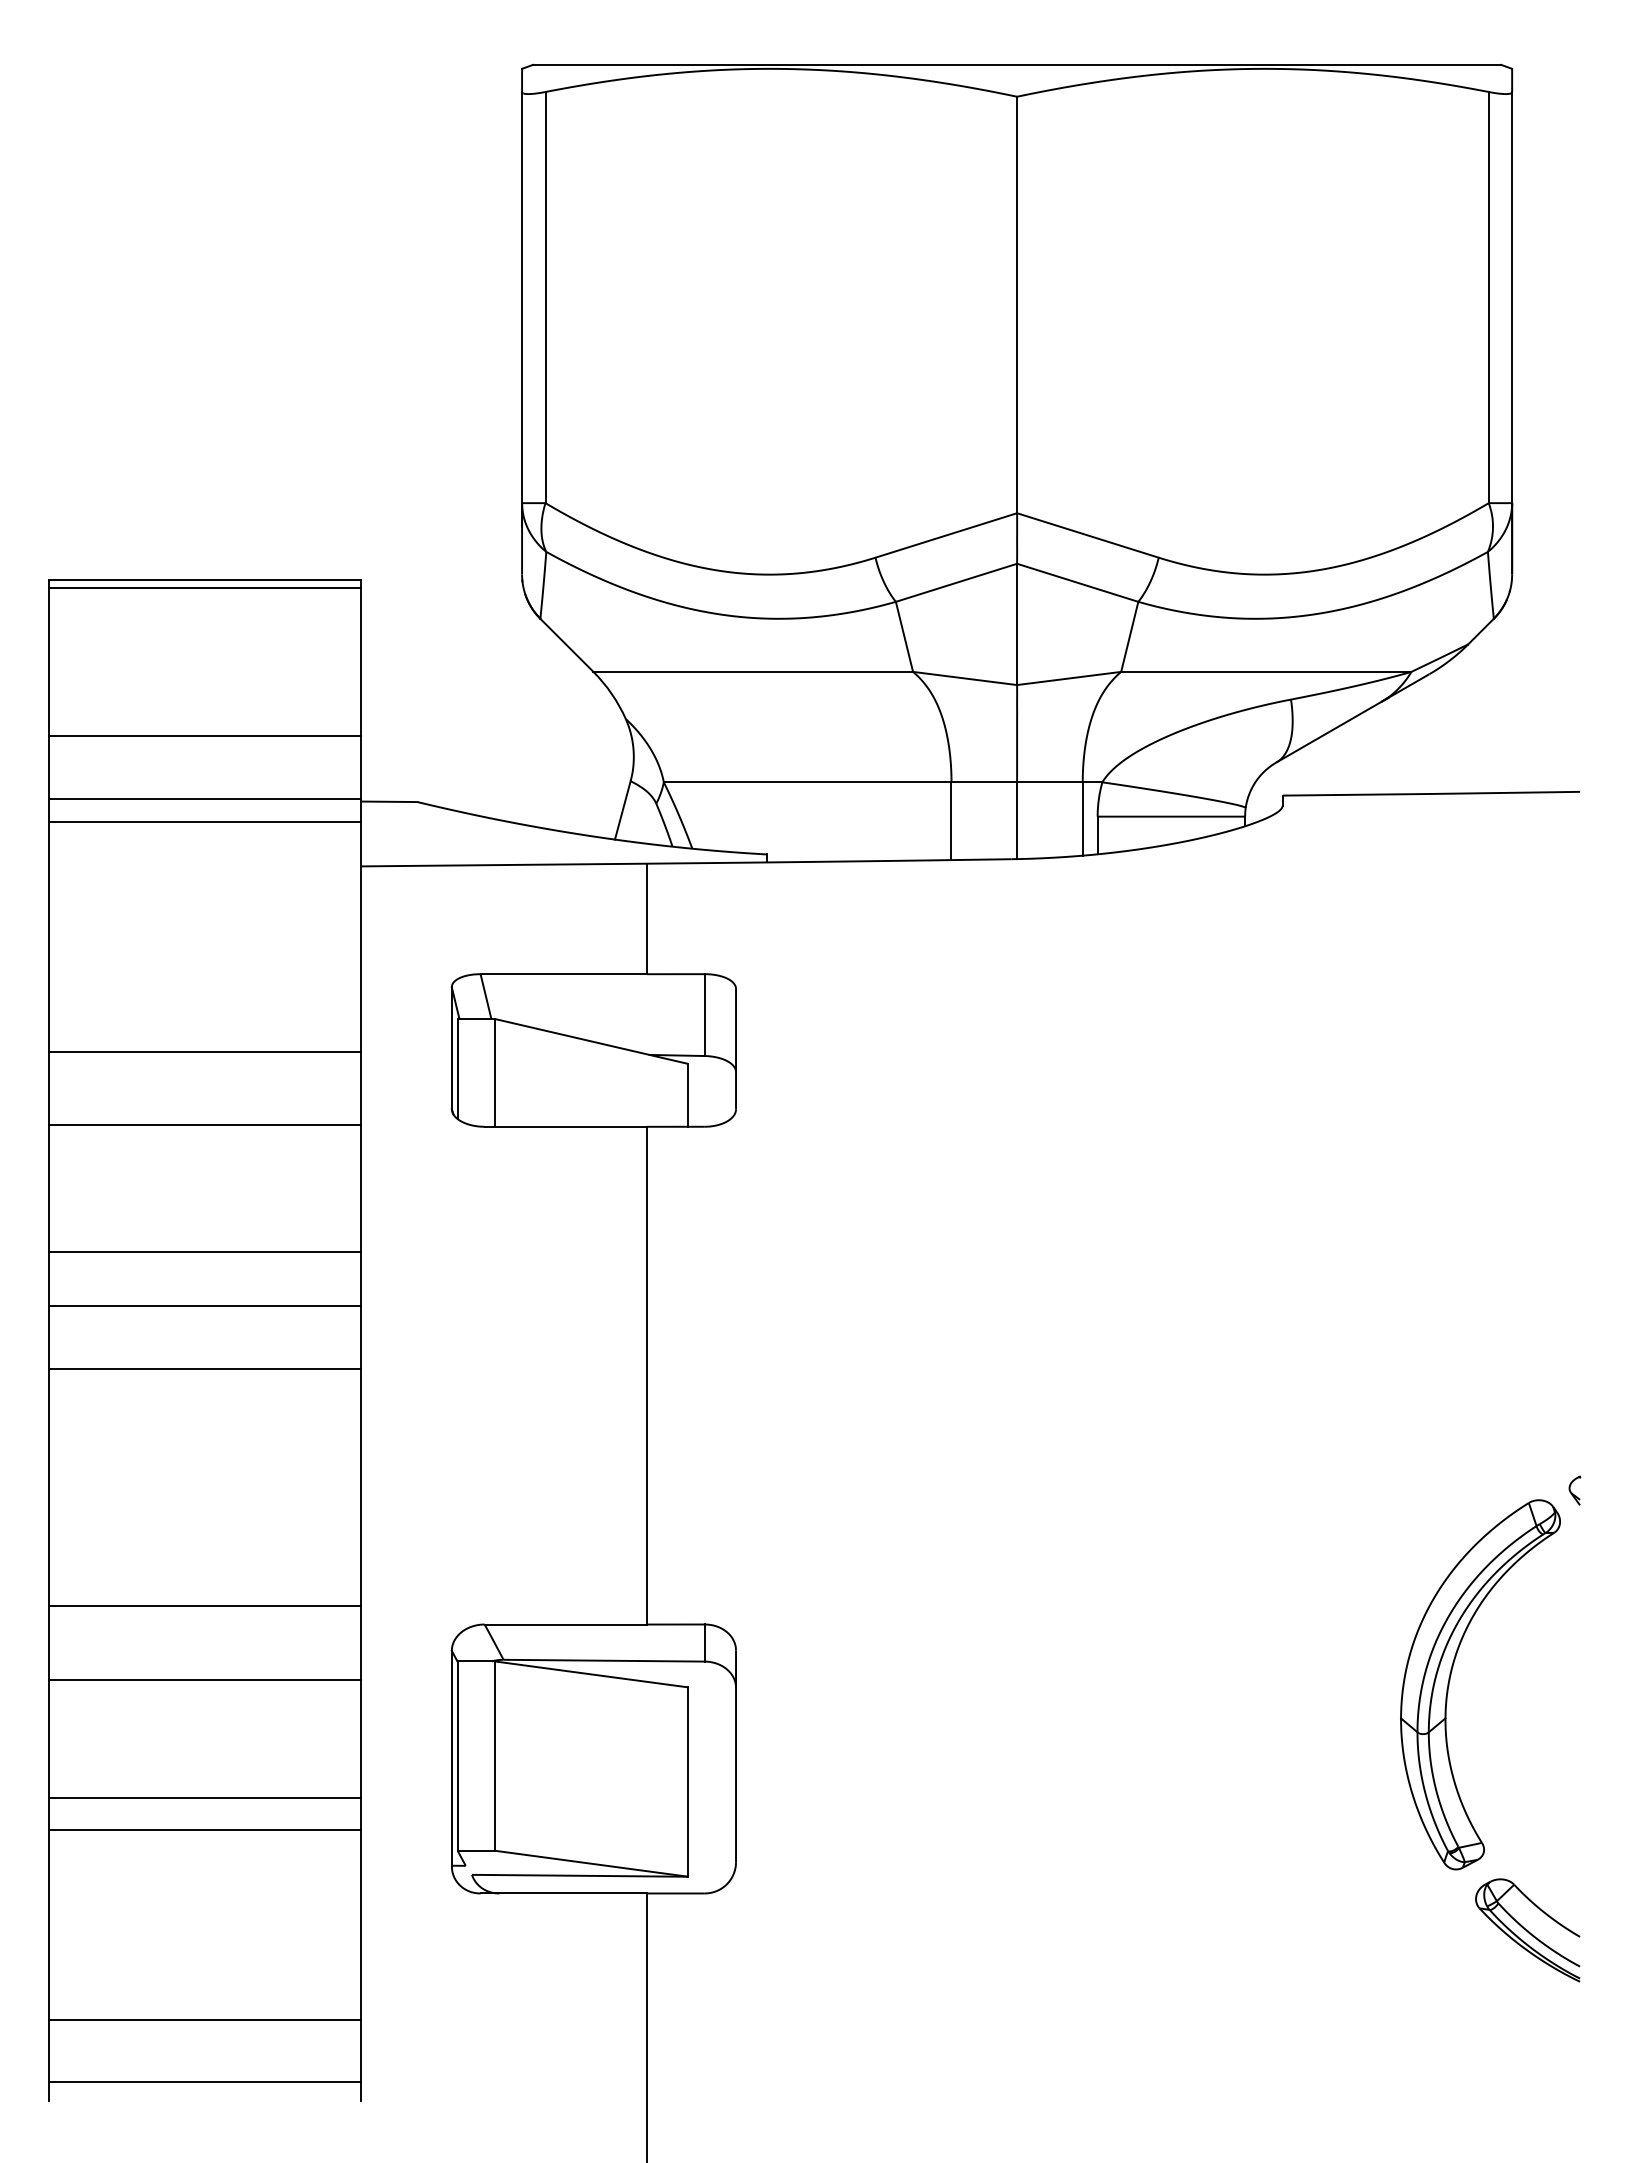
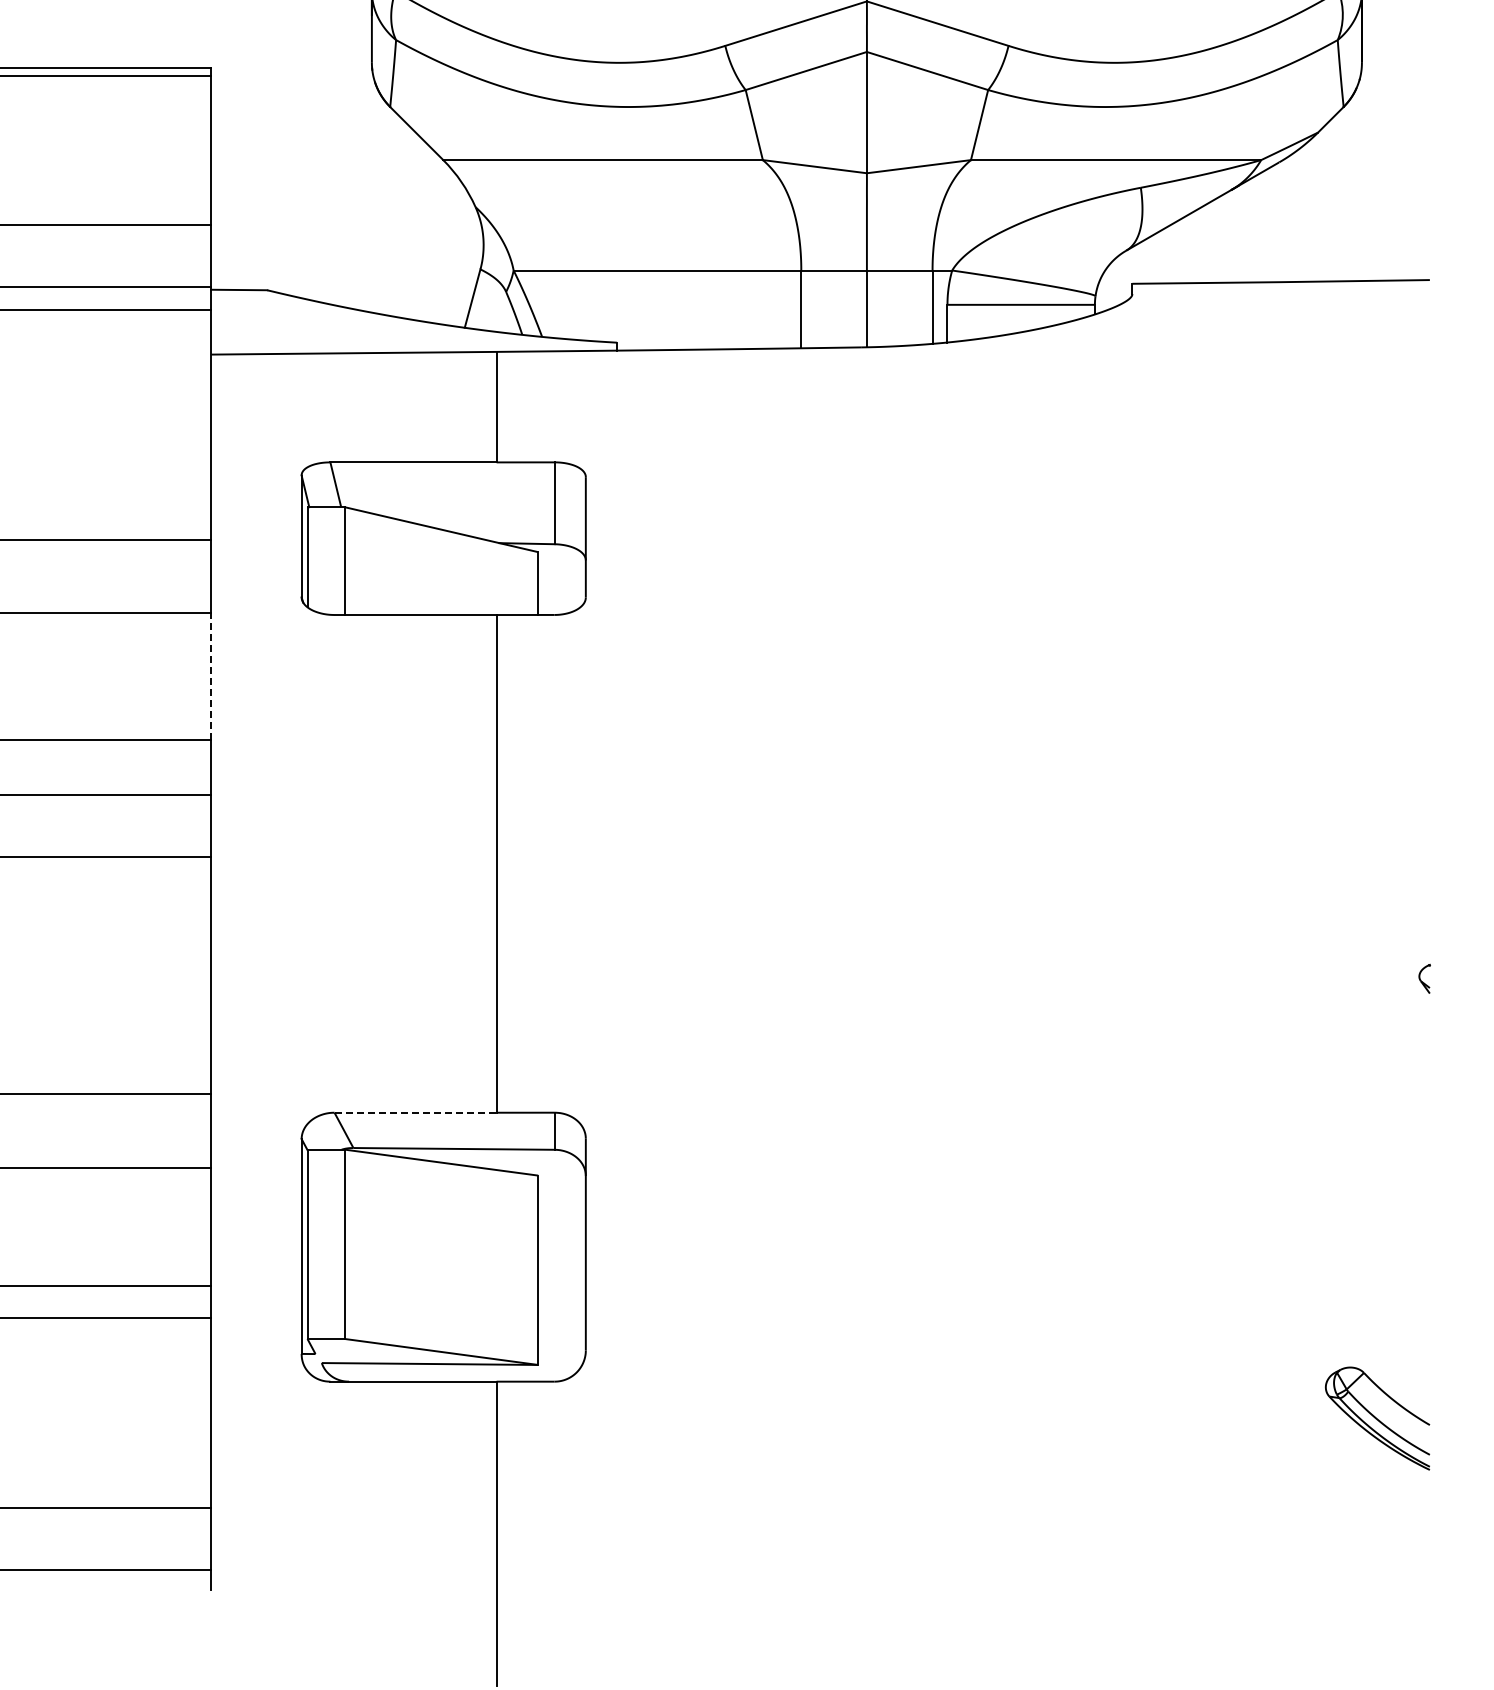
line: (361, 1187) -> (211, 675), solid -> dashed
line: (566, 1624) -> (416, 1112), solid -> dashed
part: (1450, 1680) -> (1300, 1168), removed

